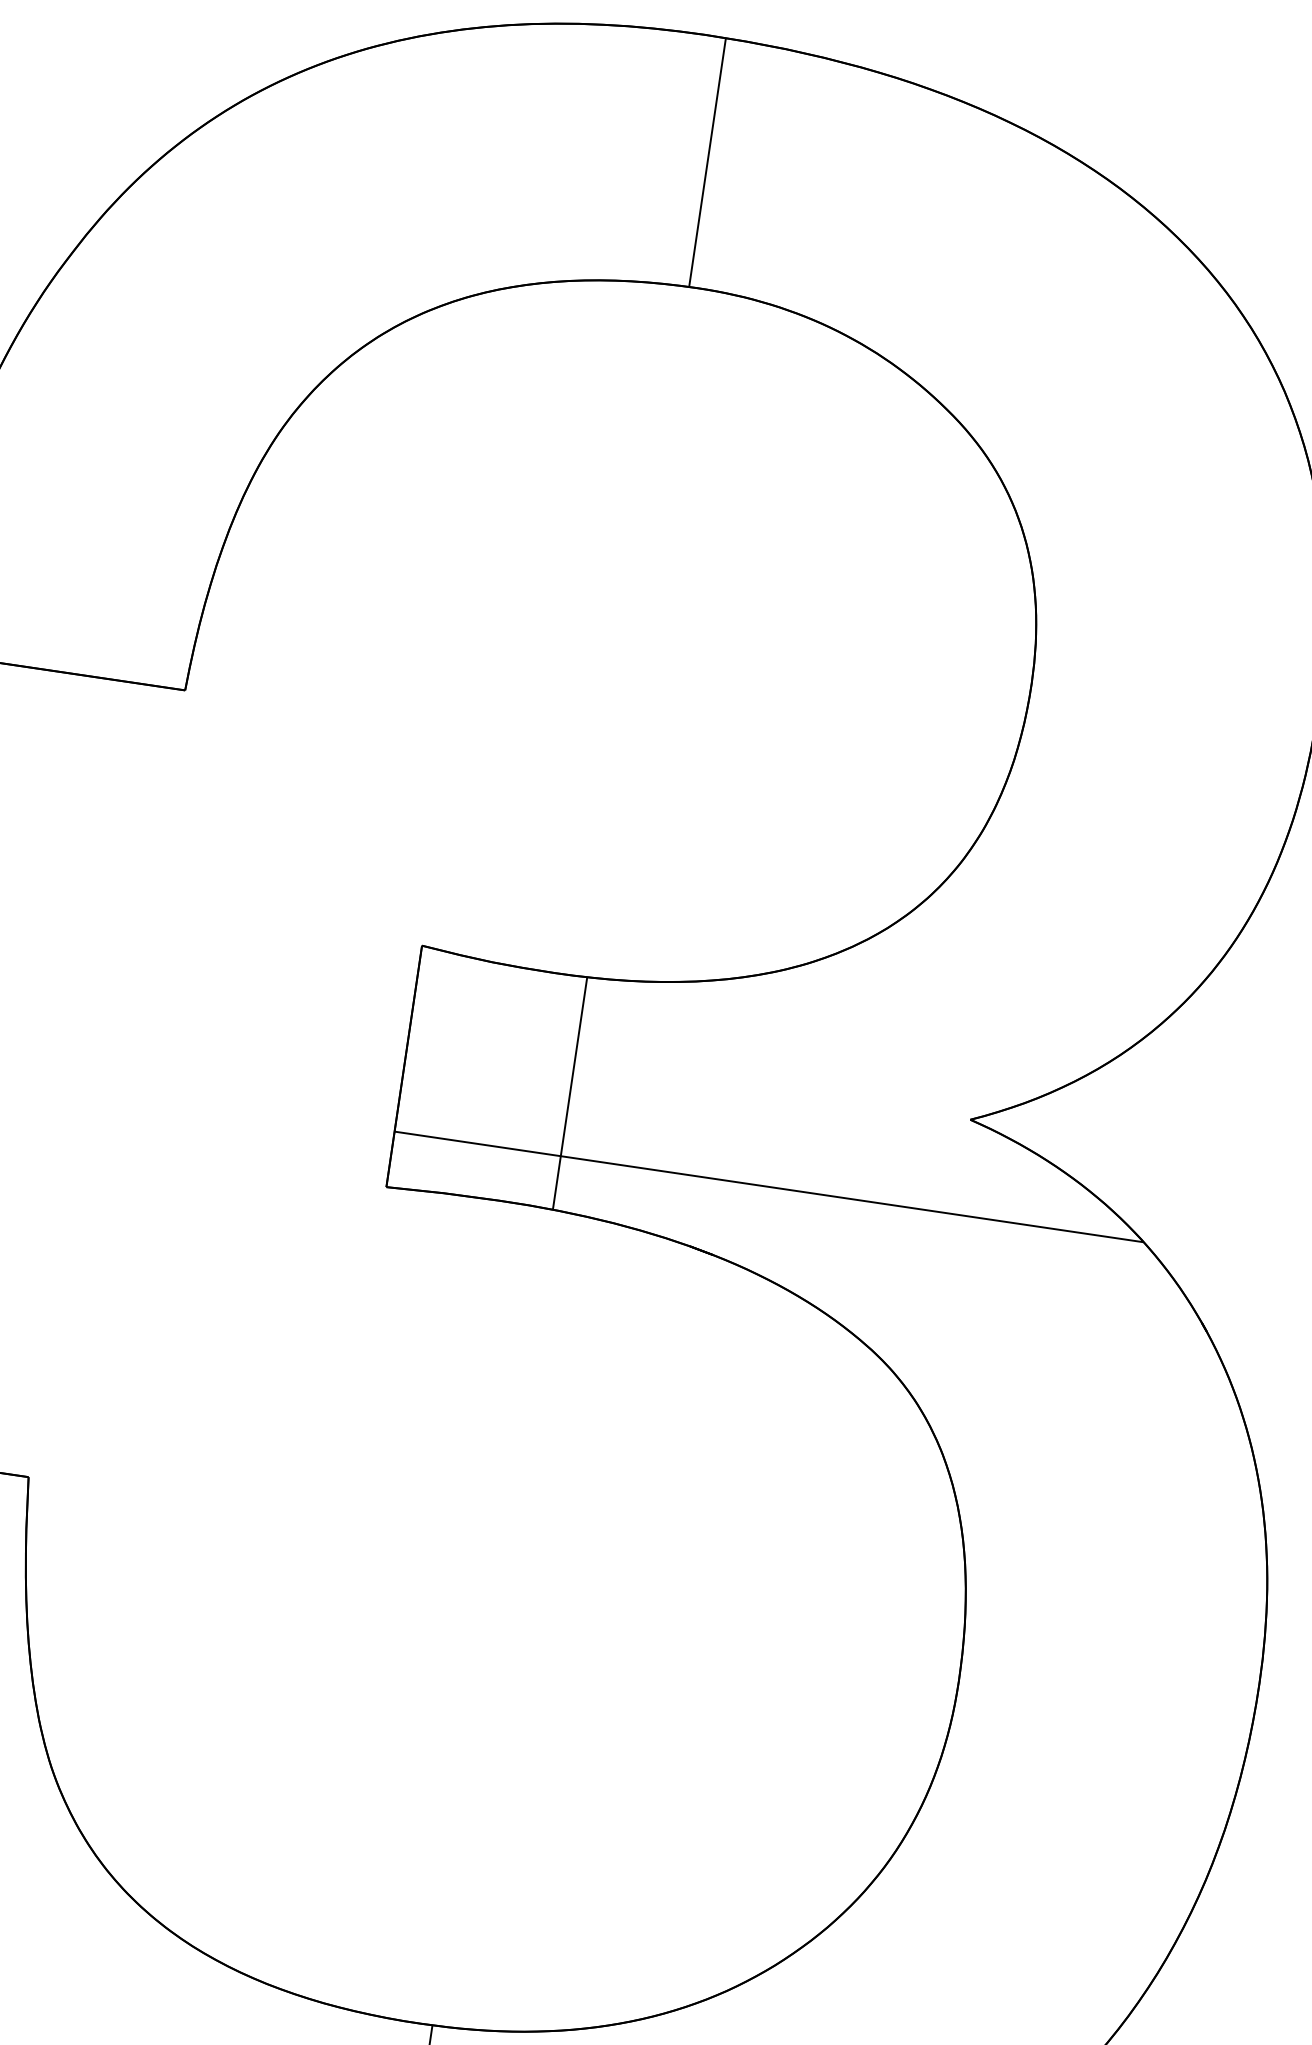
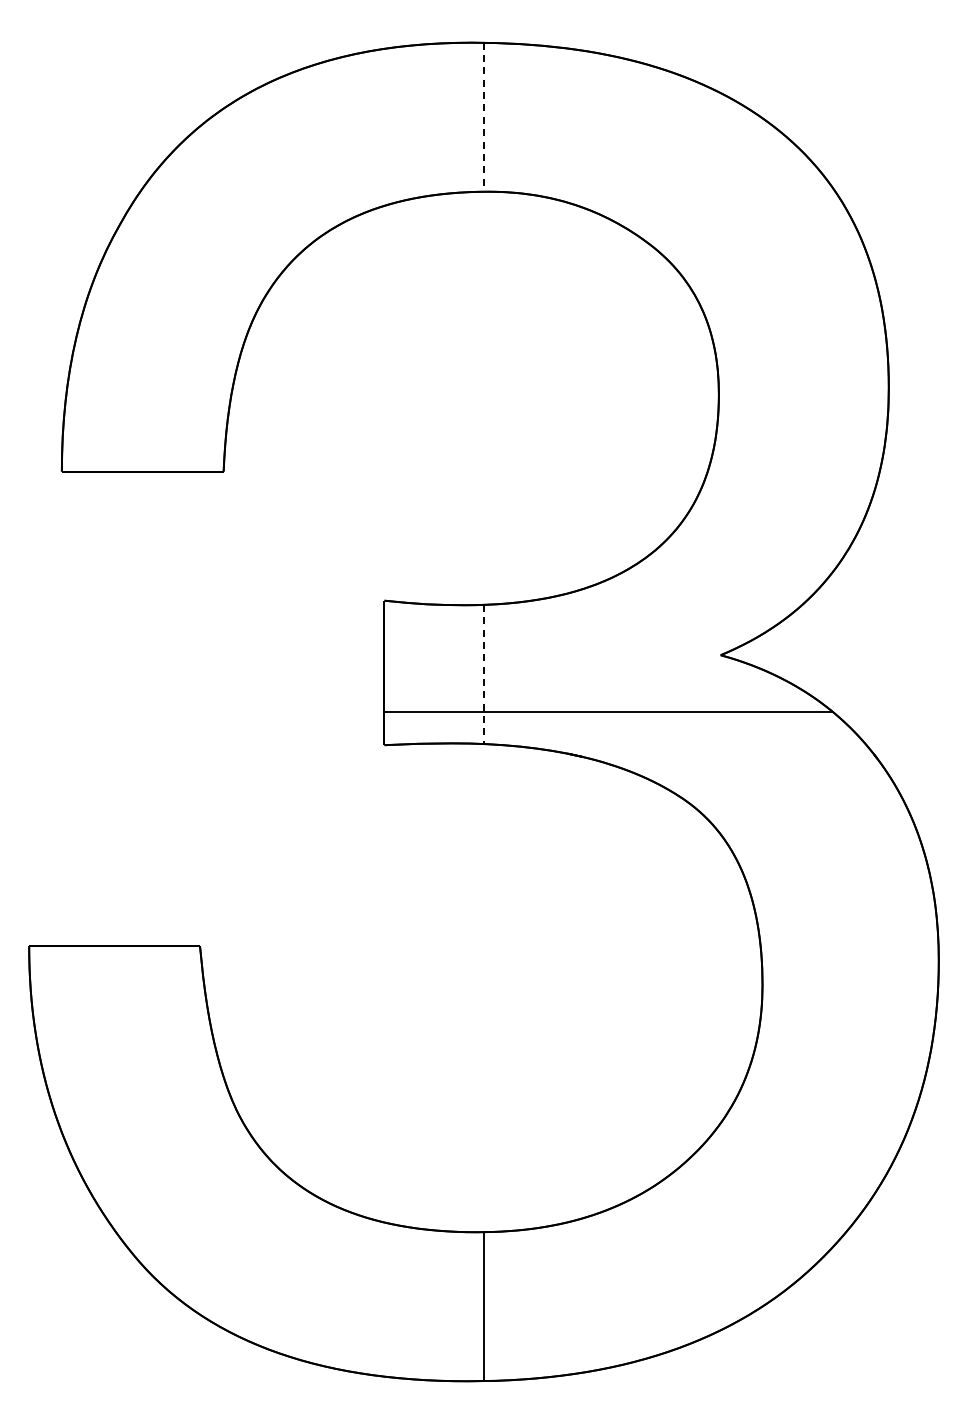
line: (706, 162) -> (483, 117), solid -> dashed
line: (569, 1093) -> (483, 674), solid -> dashed

